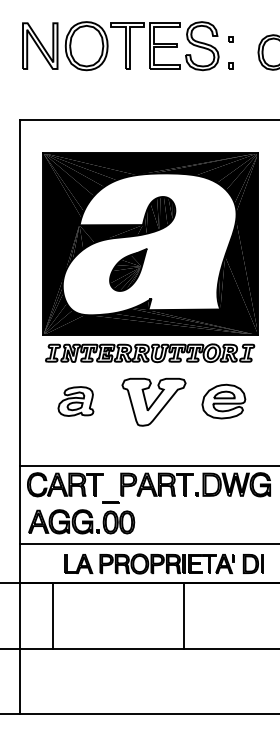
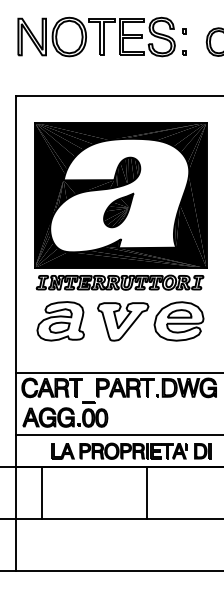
part: (128, 269) -> (118, 210), moved
part: (75, 401) -> (60, 321), size x1.67
part: (223, 401) -> (178, 321), size x1.43

